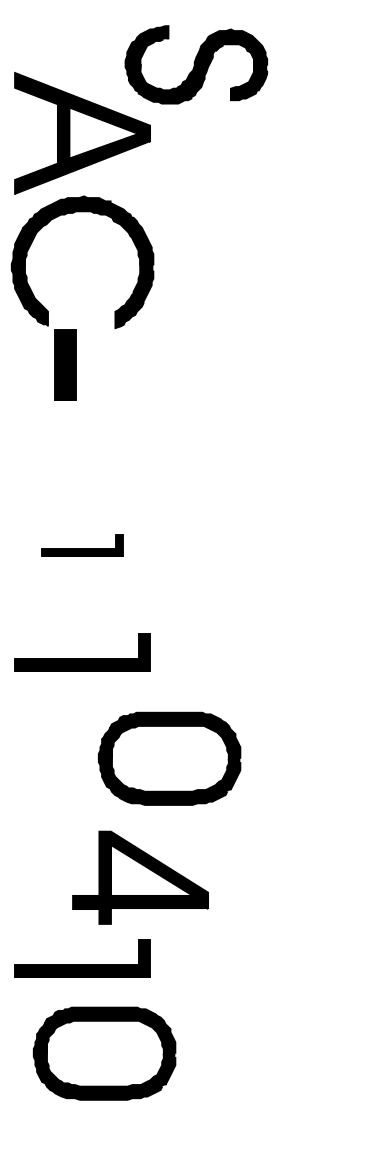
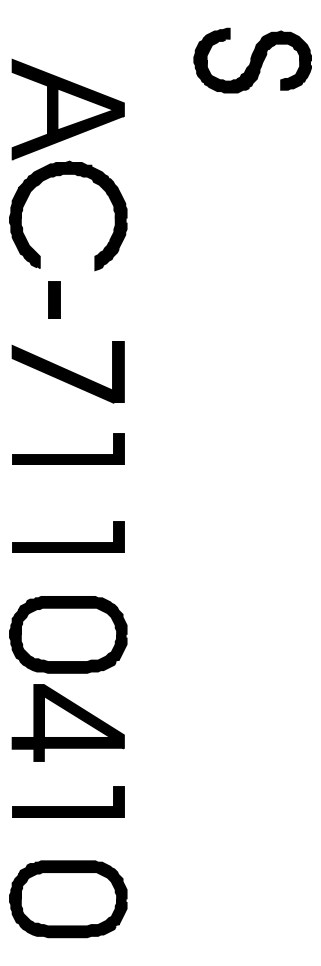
part: (196, 64) -> (252, 60), moved
part: (66, 364) -> (55, 300), size x0.62
part: (82, 451) -> (68, 371), added
part: (82, 545) -> (68, 449), size x1.67
part: (169, 758) -> (68, 634), moved
part: (140, 877) -> (68, 722), moved
part: (82, 958) -> (68, 801), moved
part: (104, 1053) -> (68, 899), moved

